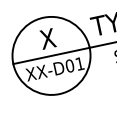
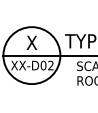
text: (79, 63) -> (50, 65), XX-D01 -> XX-D02

